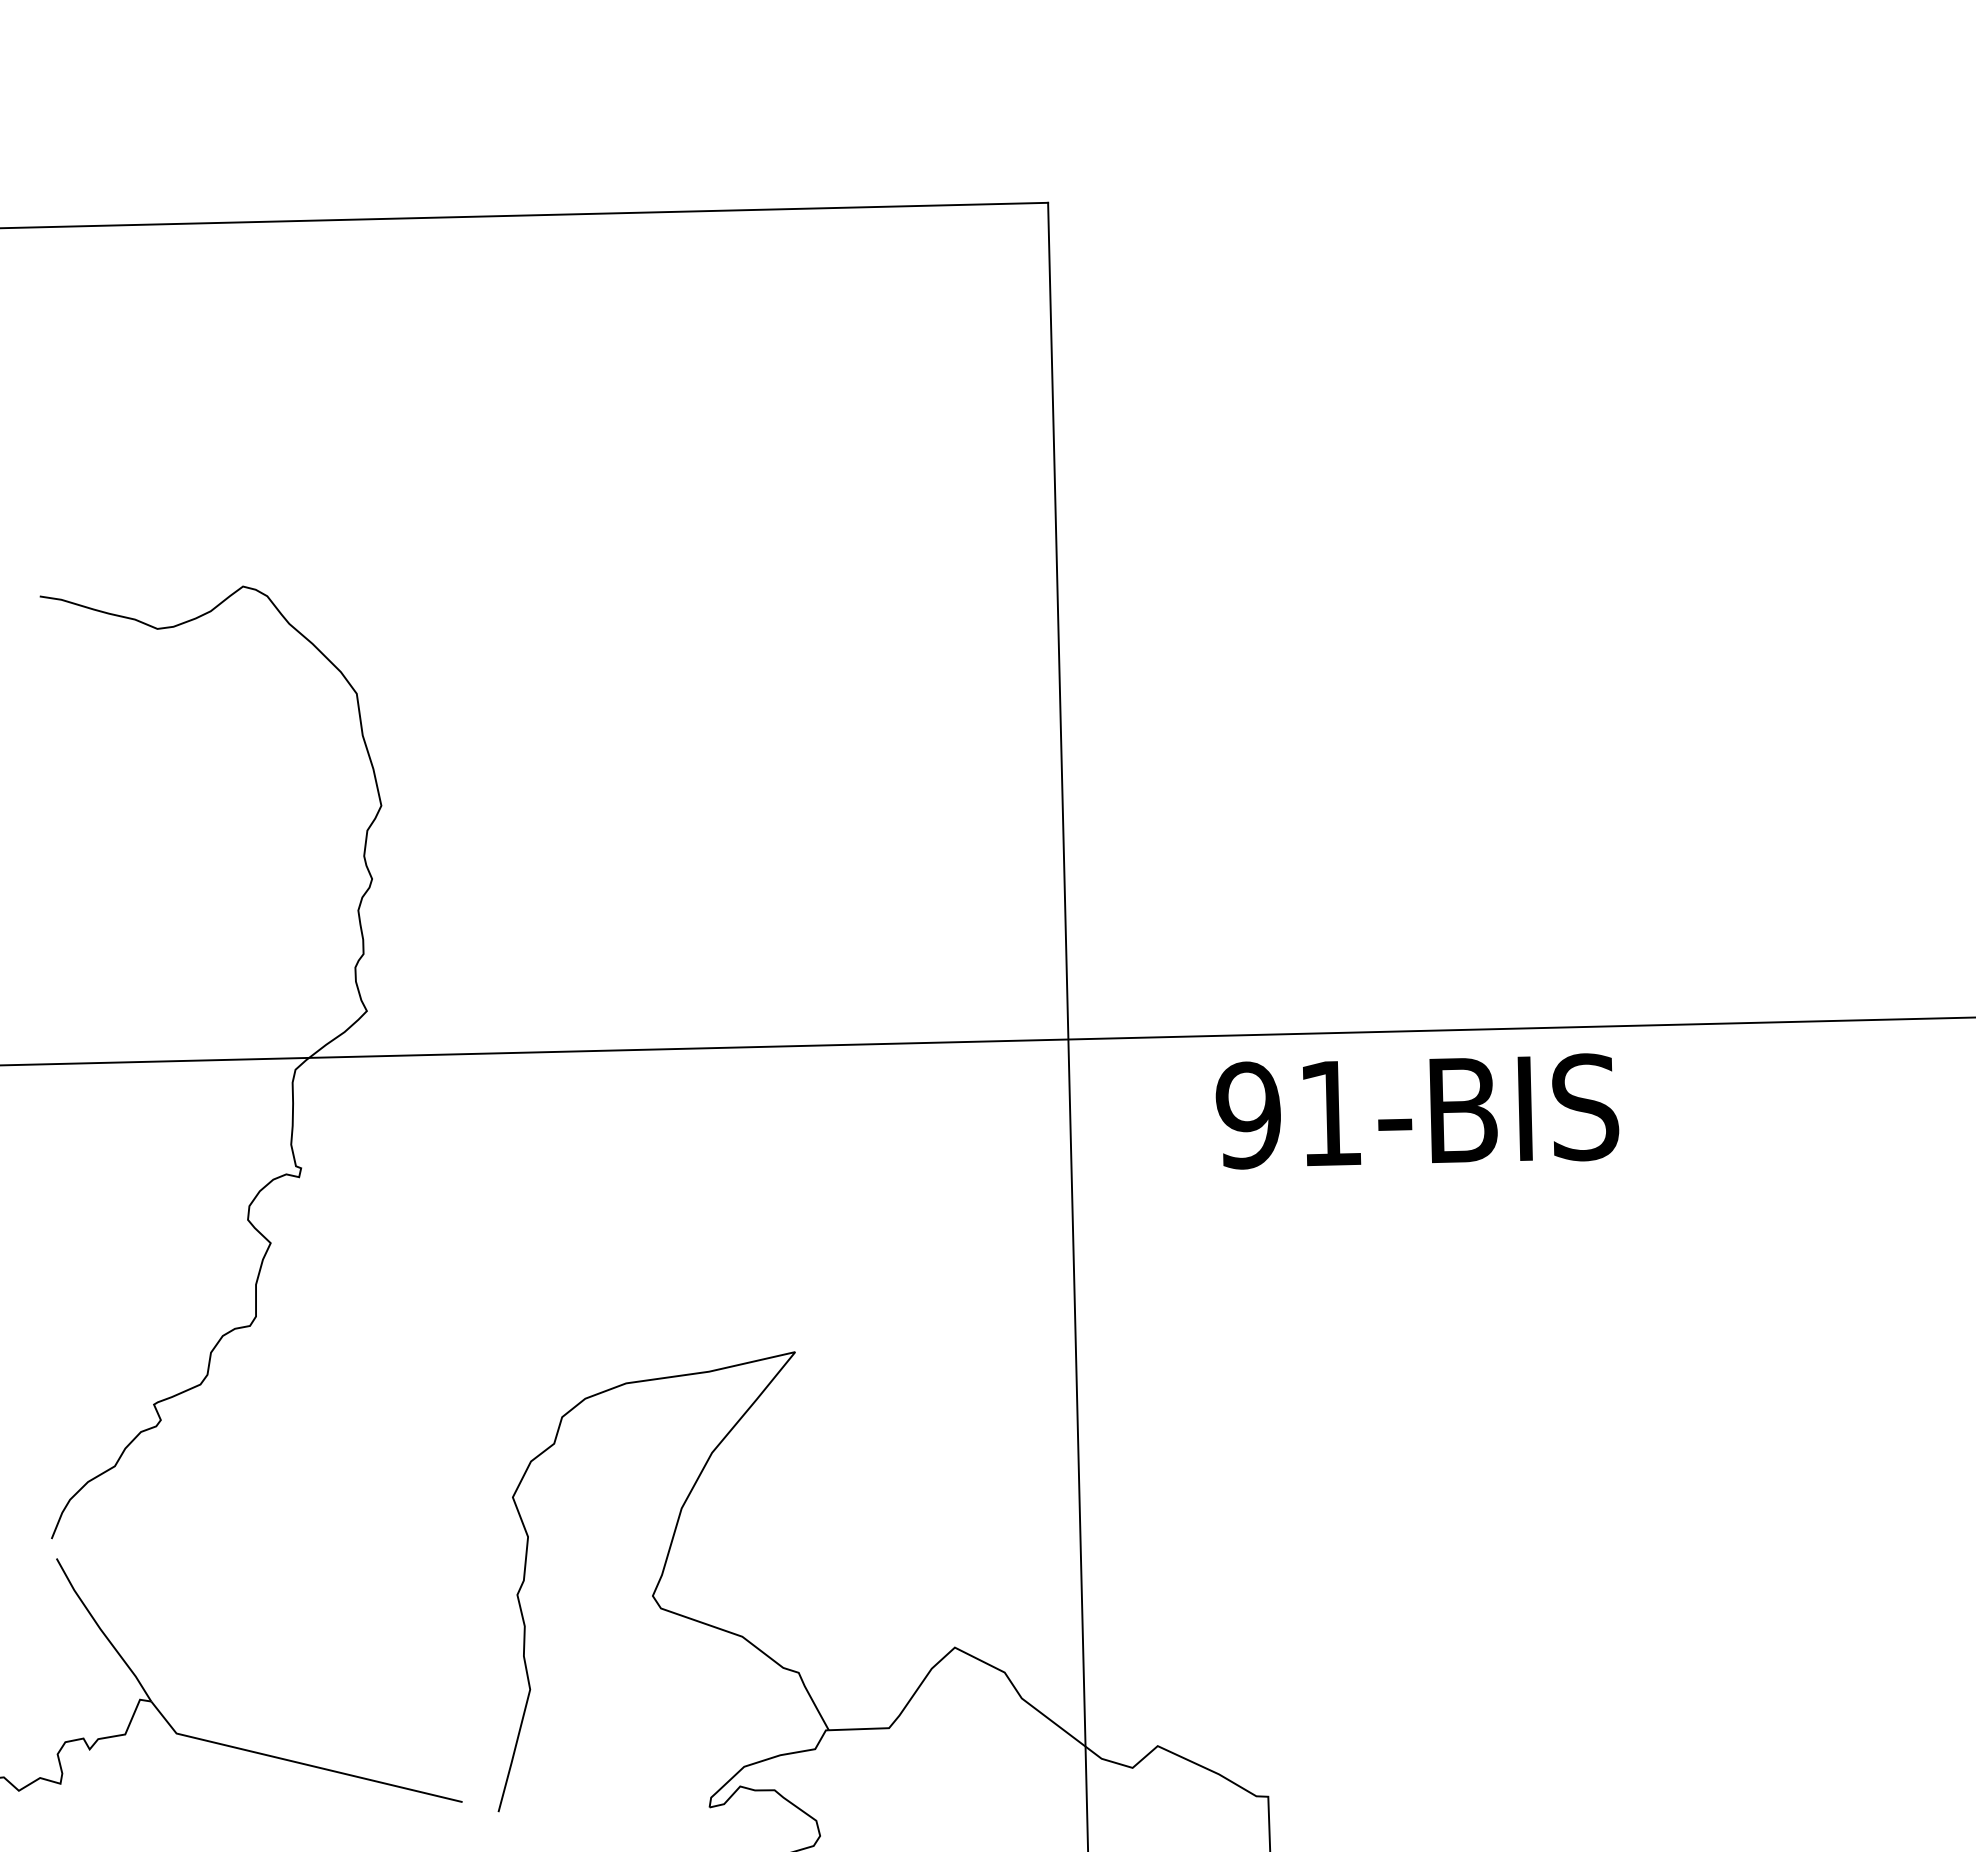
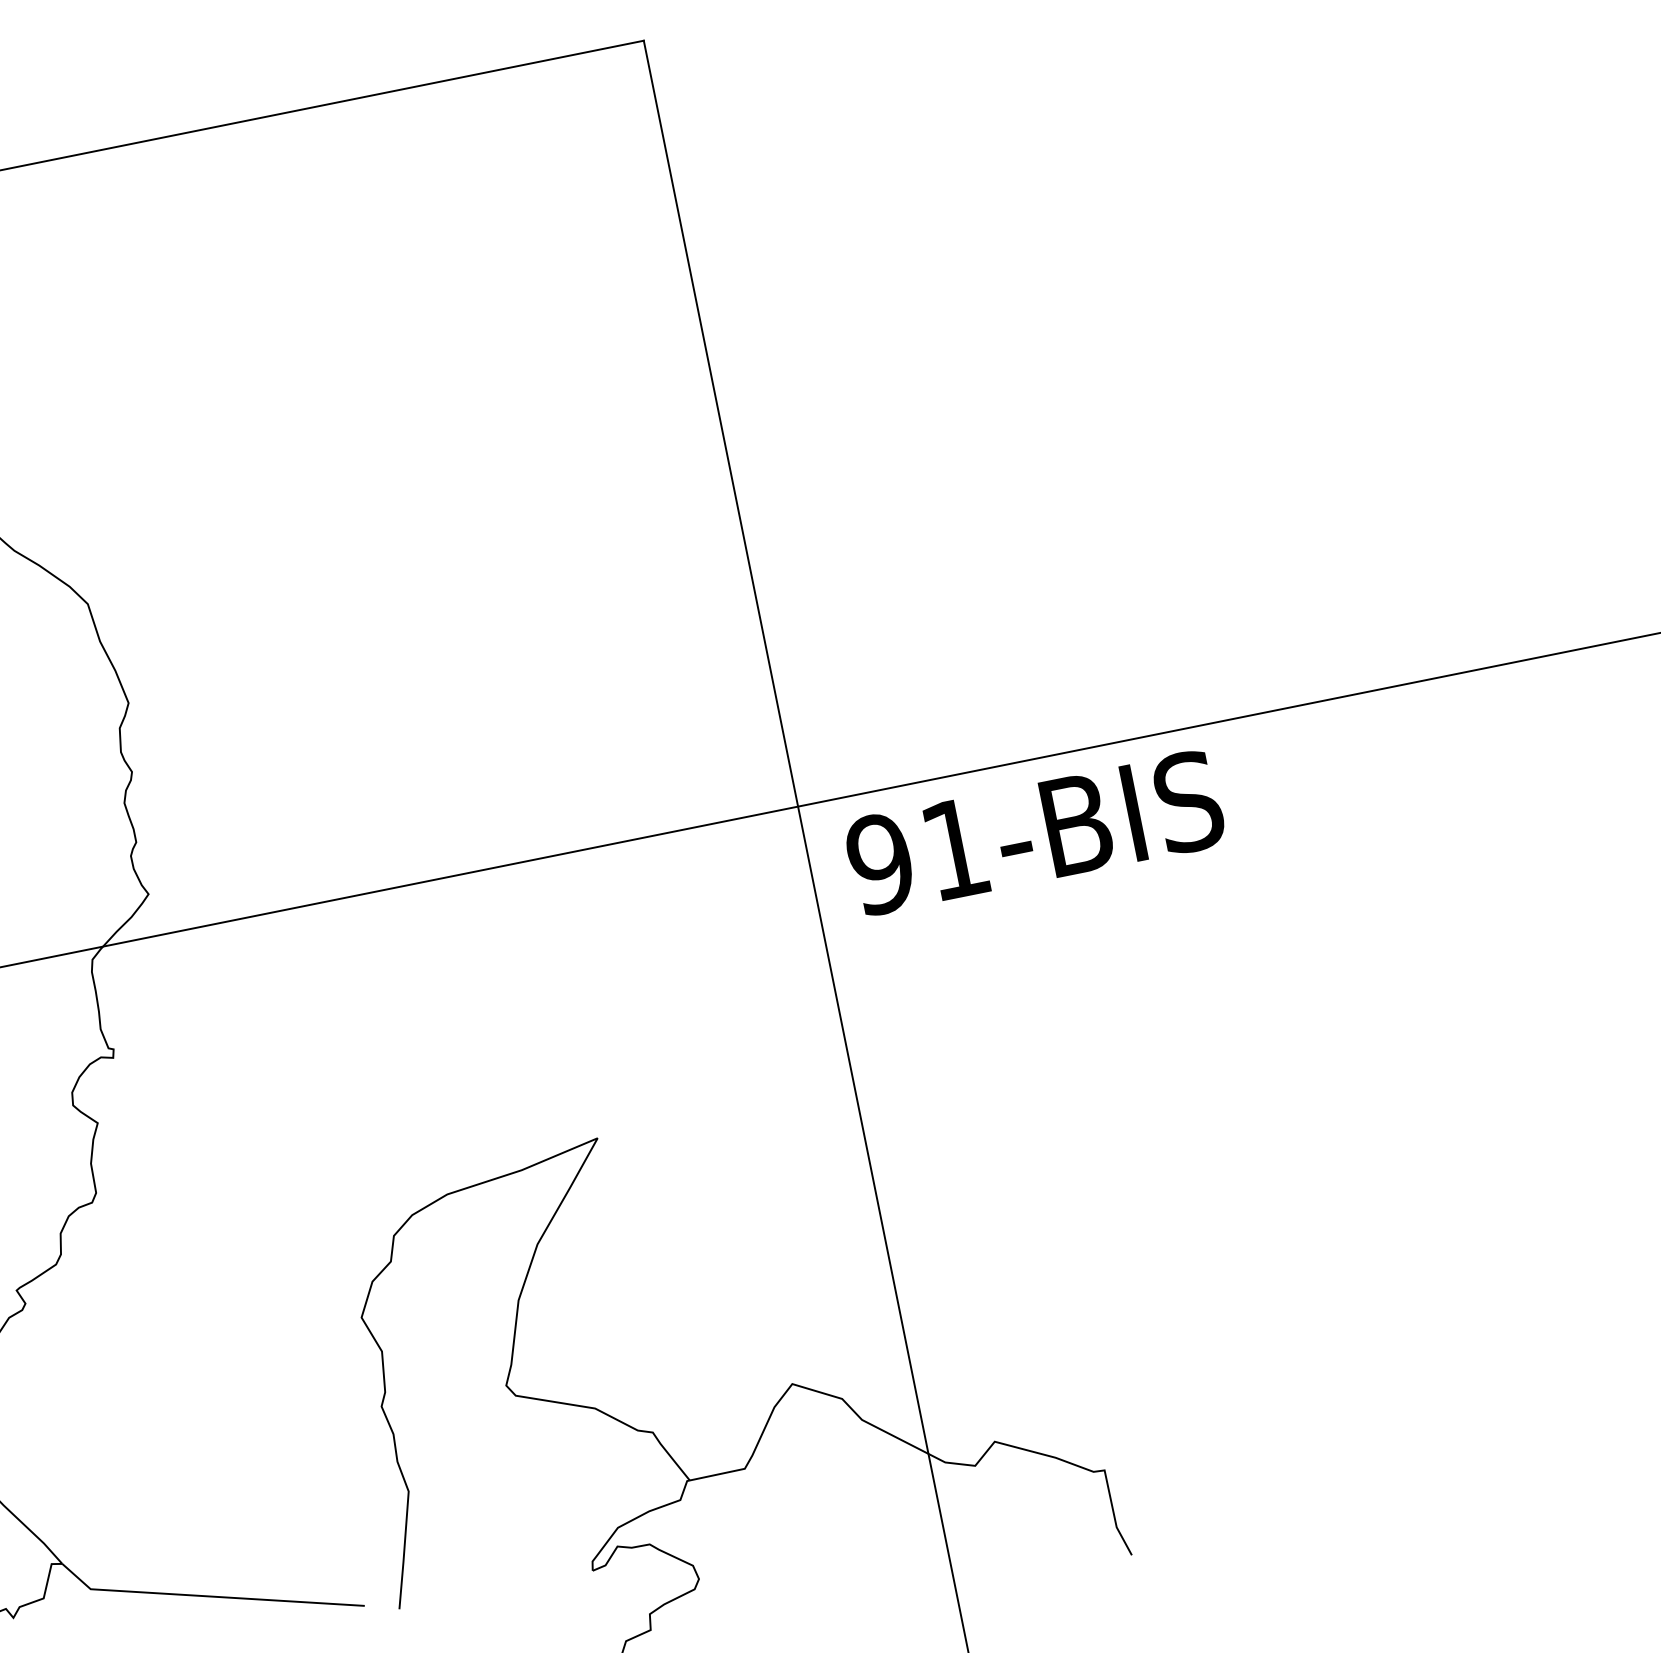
text: (1417, 1111) -> (1035, 833), moved

